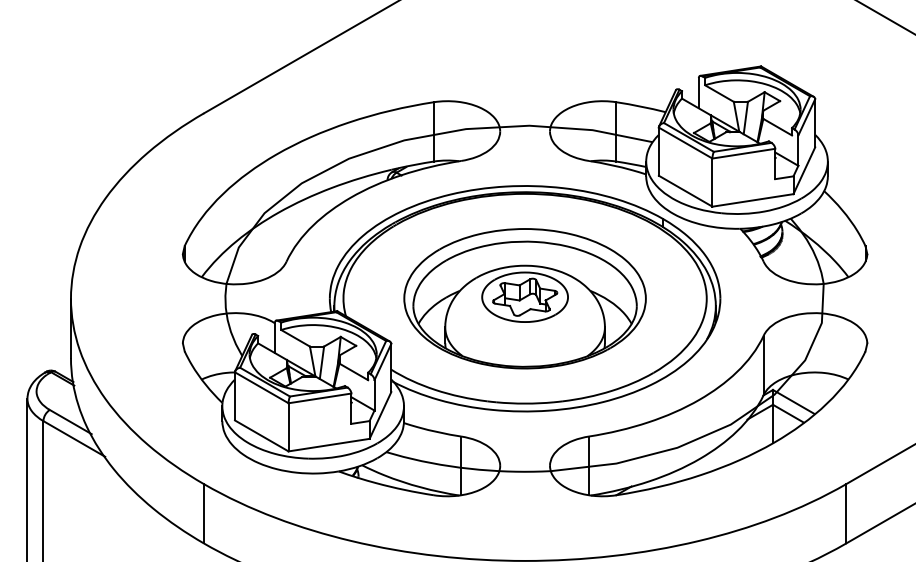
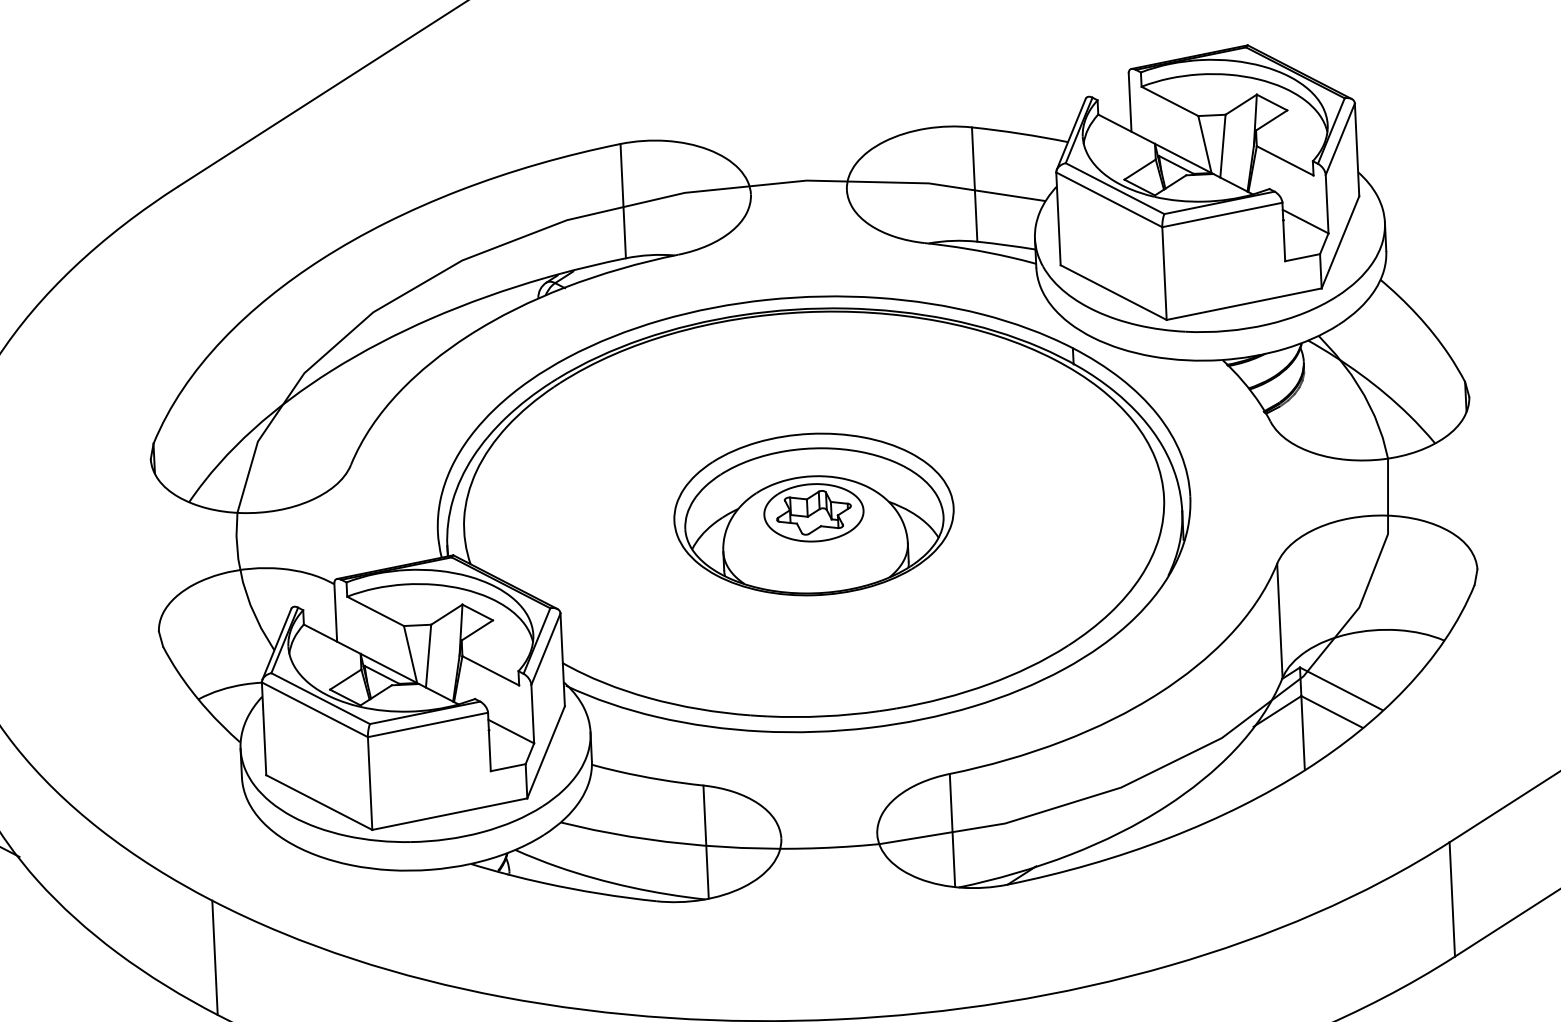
part: (524, 298) -> (812, 513), size x0.6

